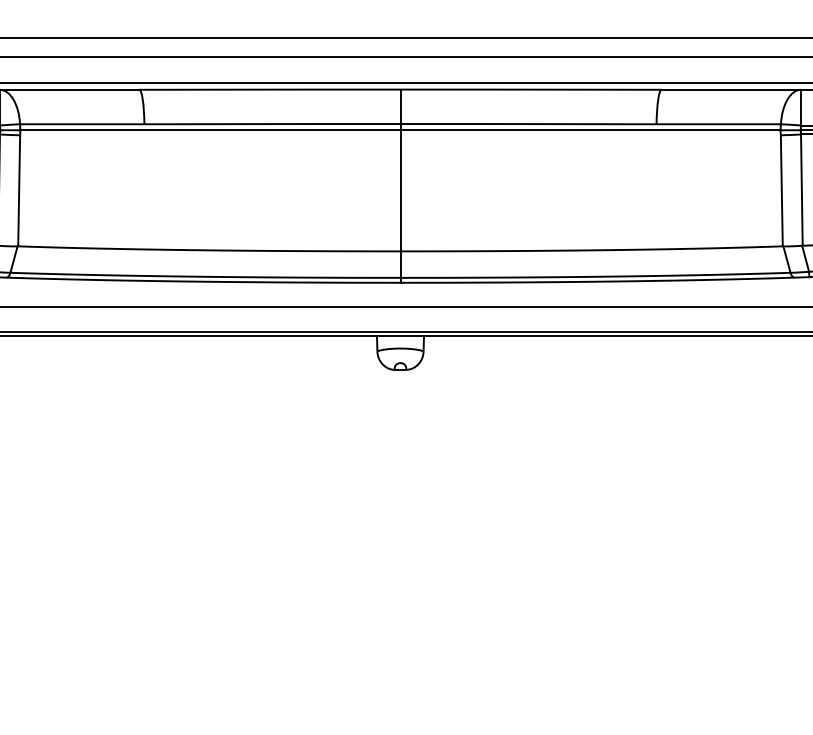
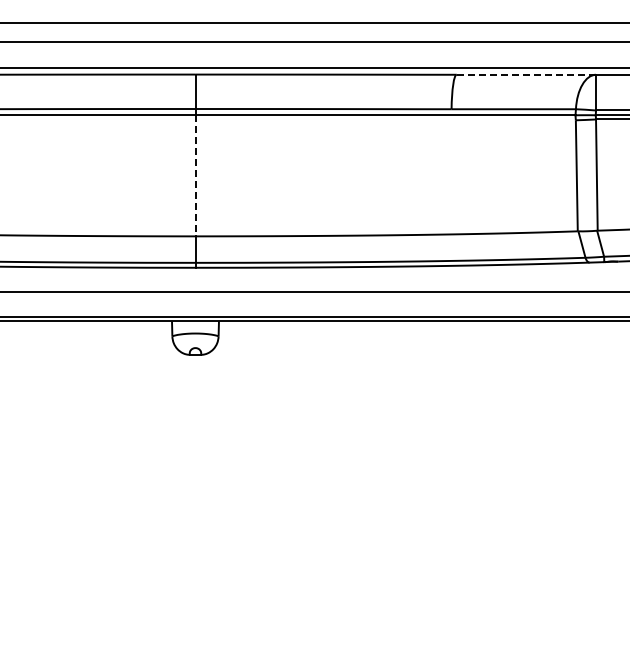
line: (731, 89) -> (526, 74), solid -> dashed
line: (400, 190) -> (195, 175), solid -> dashed

